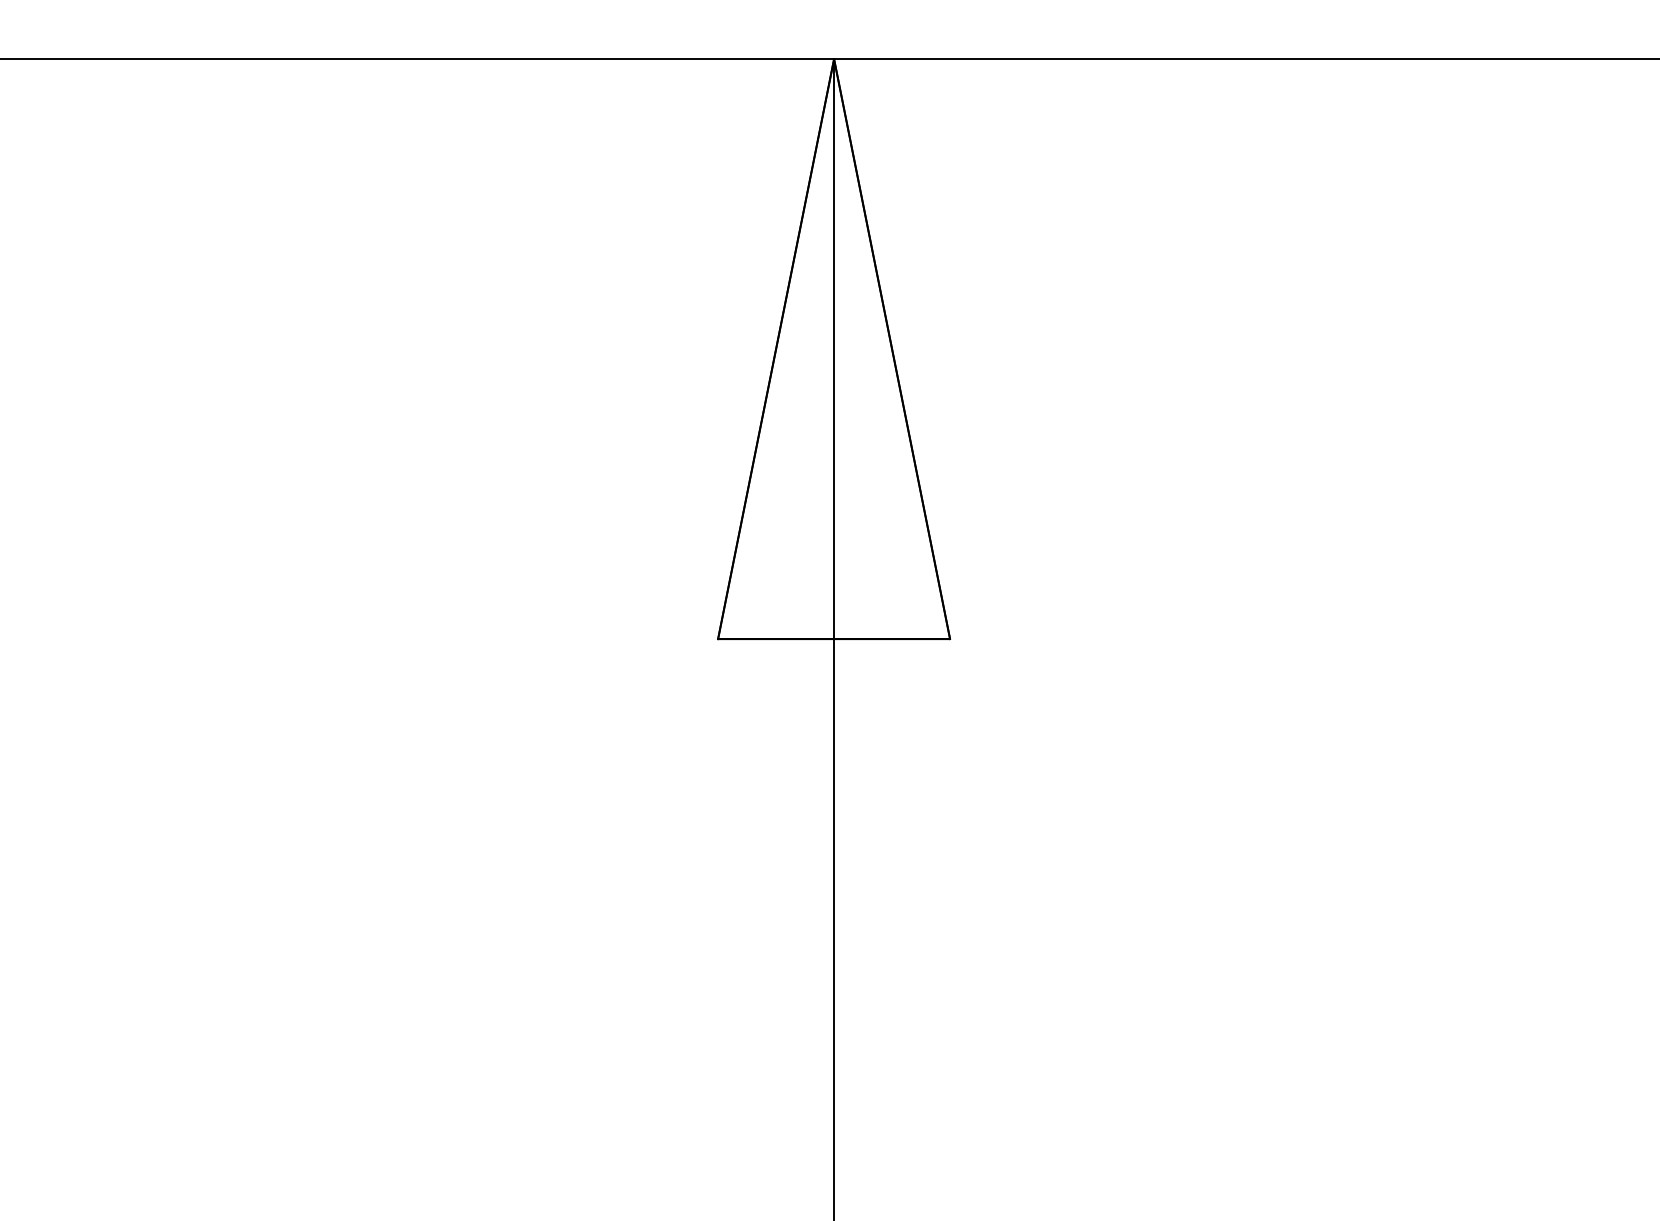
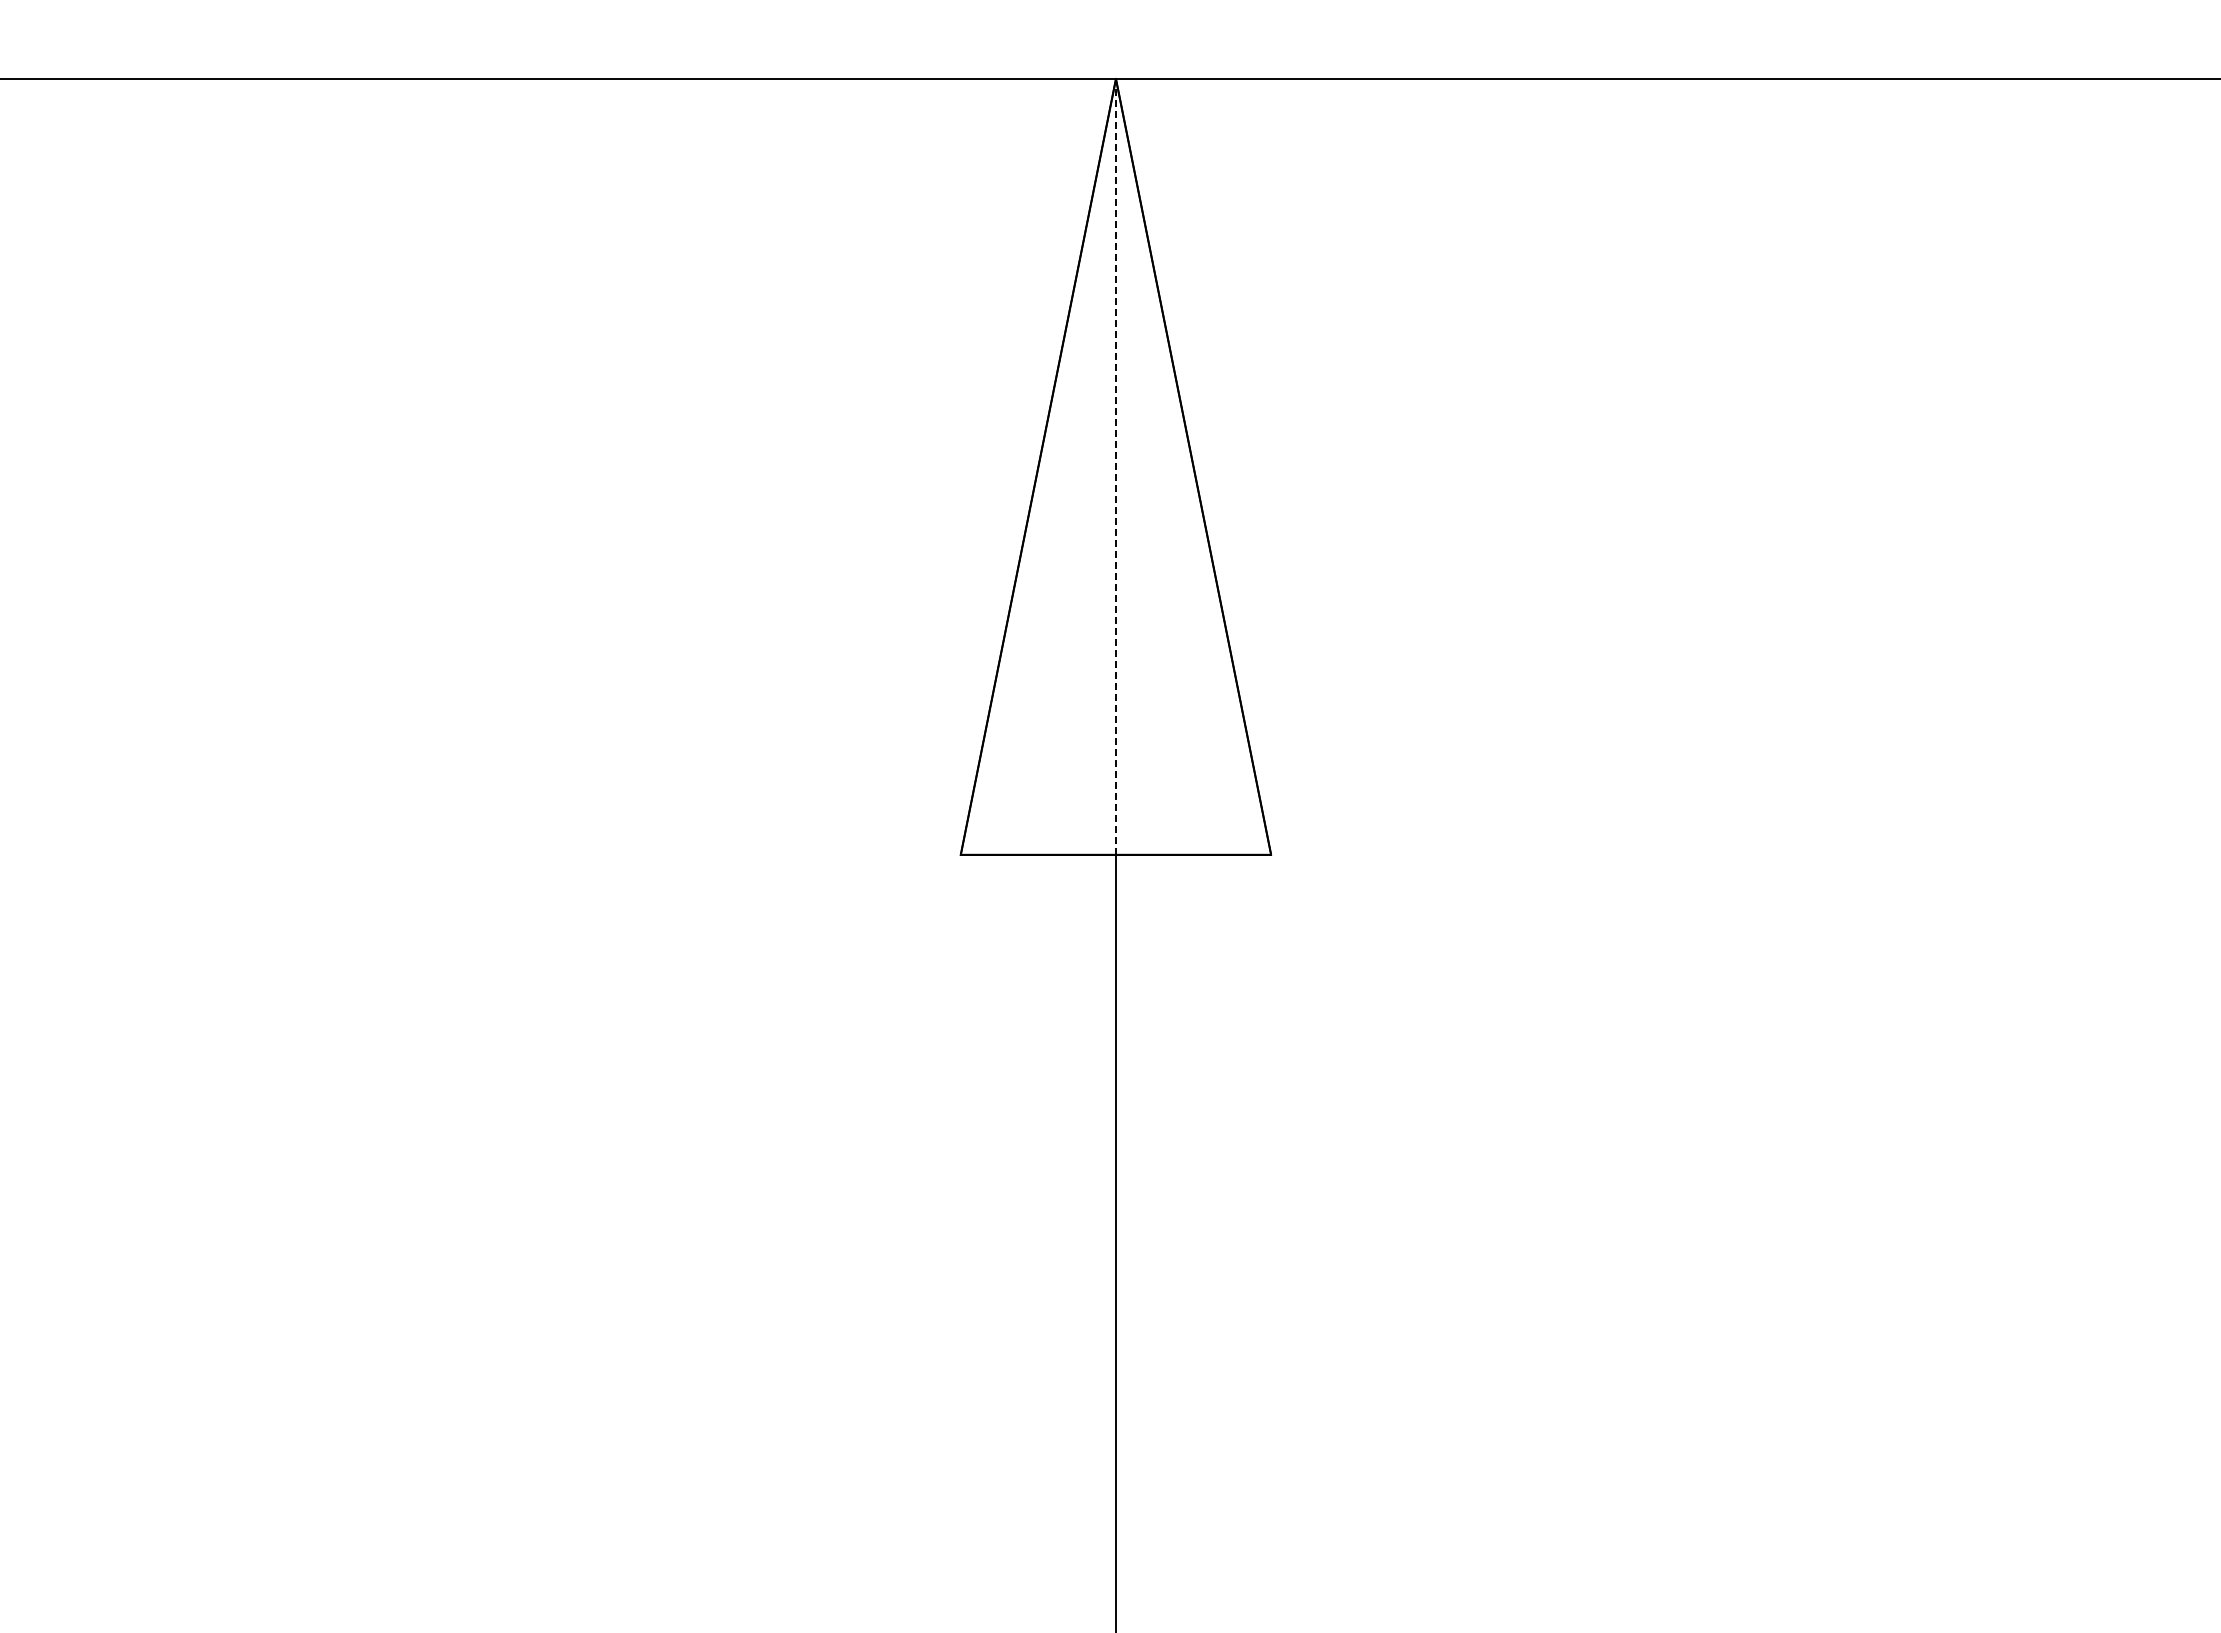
line: (833, 348) -> (1115, 466), solid -> dashed

